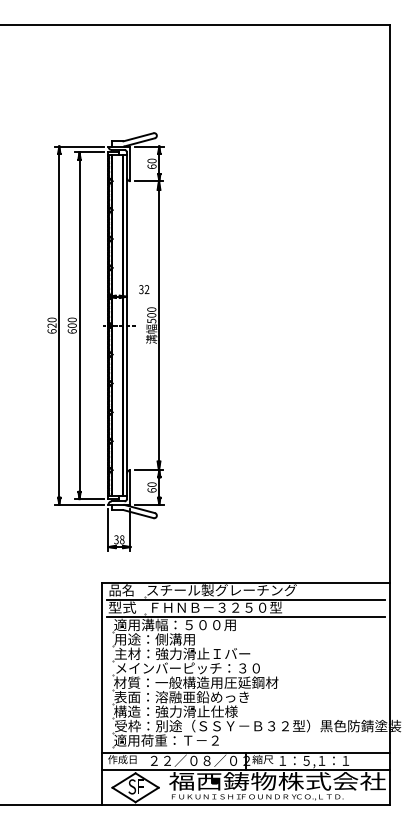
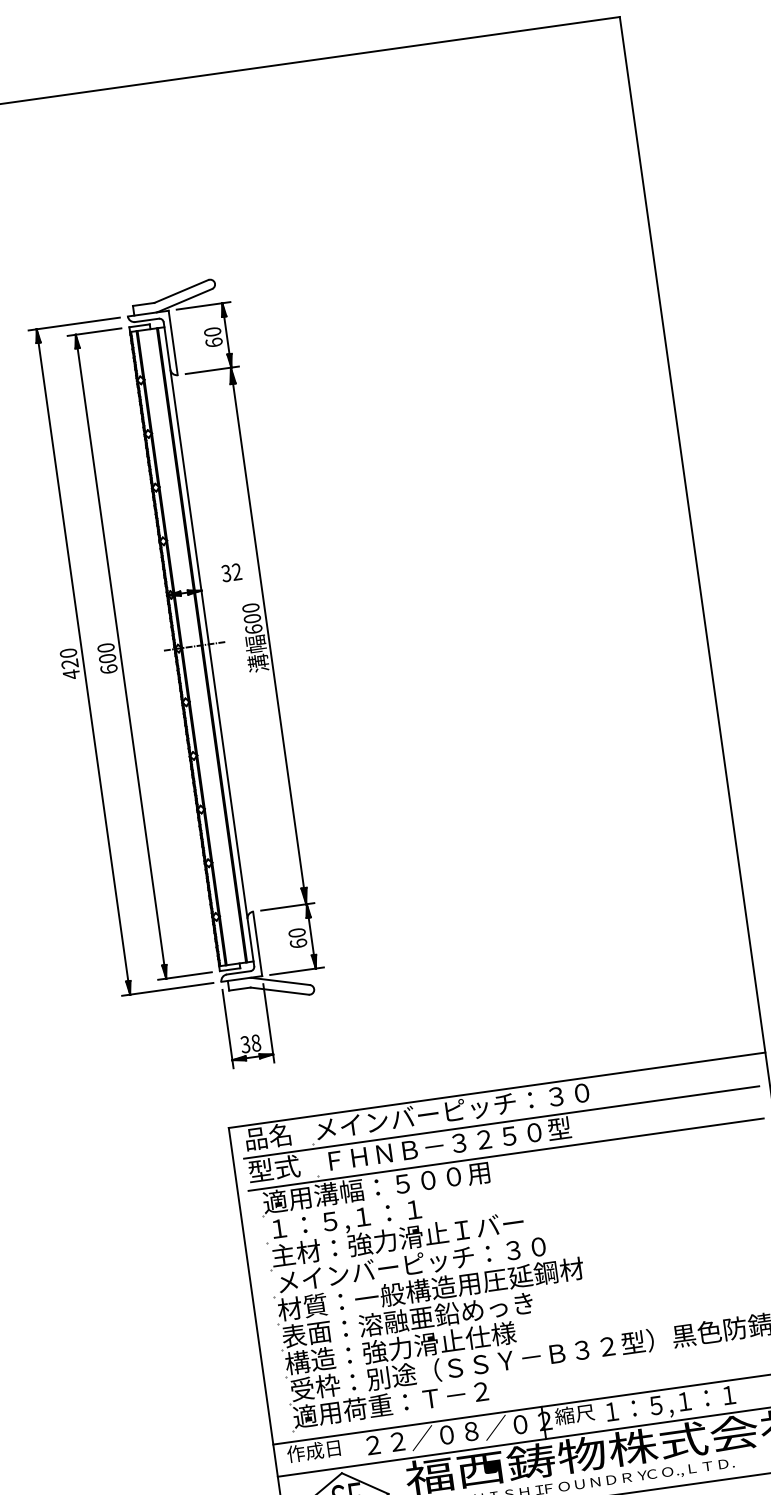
text: (151, 320) -> (253, 628), 500 -> 600
text: (51, 331) -> (70, 674), 620 -> 420
text: (221, 590) -> (453, 1111), スチール製グレーチング -> メインバーピッチ：３０
text: (155, 639) -> (343, 1219), 用途：側溝用 -> １：５,１：１

